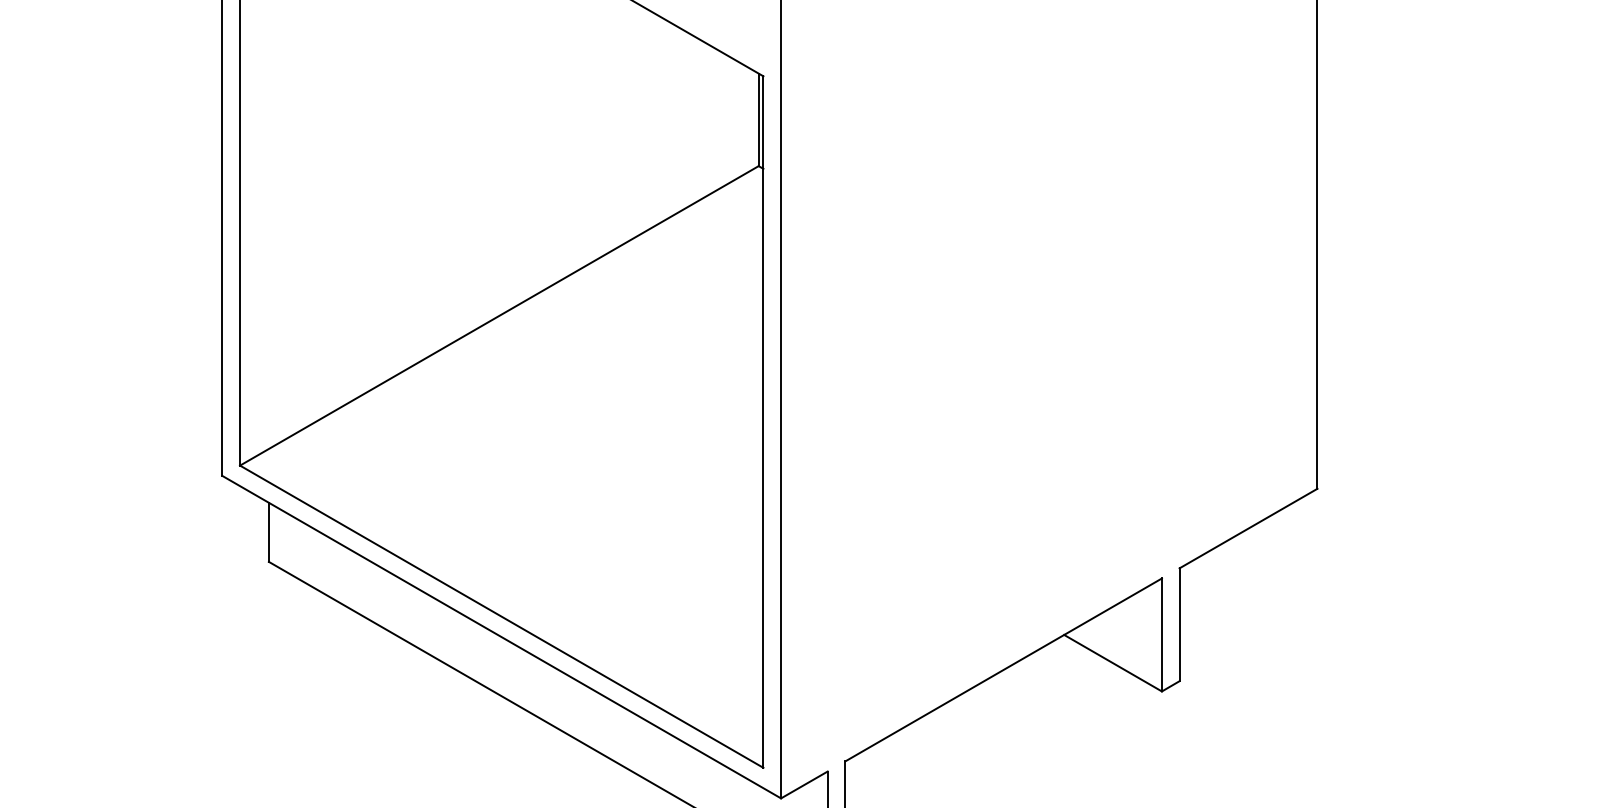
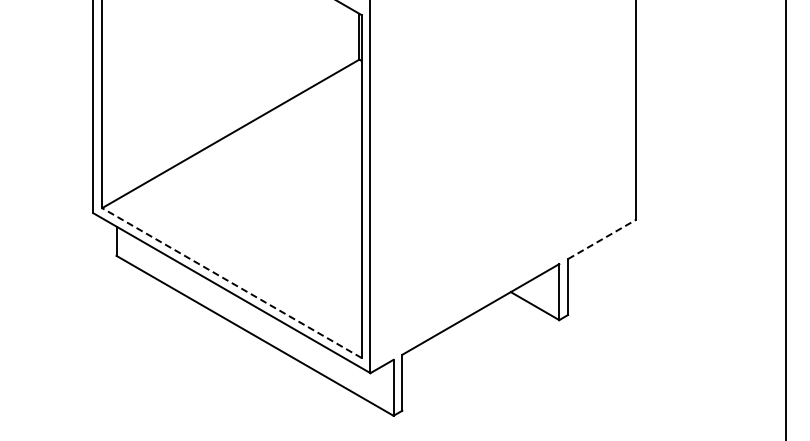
line: (1249, 528) -> (602, 239), solid -> dashed
line: (500, 617) -> (231, 283), solid -> dashed

